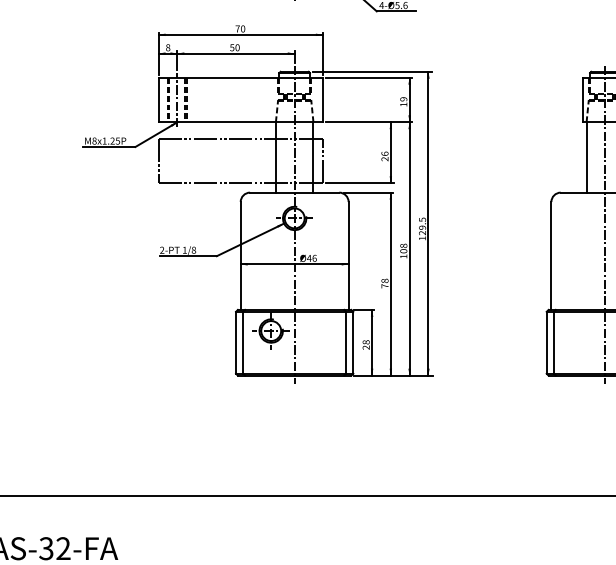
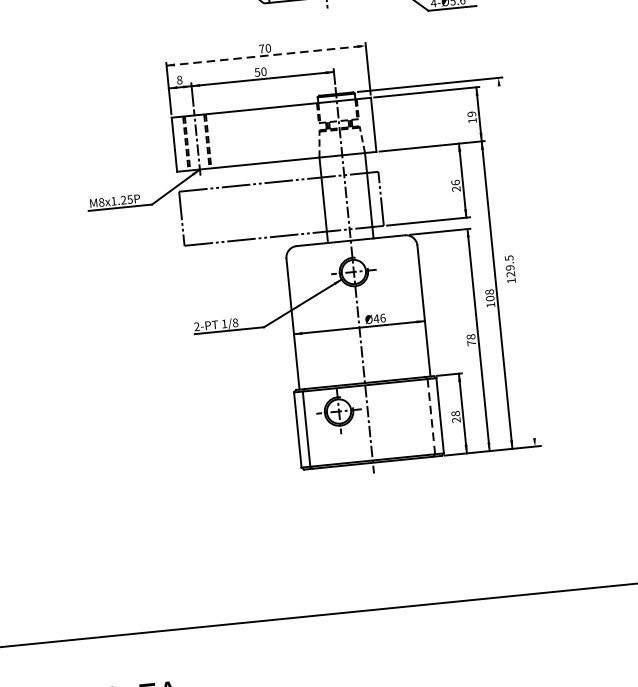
line: (241, 34) -> (267, 55), solid -> dashed
line: (428, 223) -> (516, 261), removed
line: (346, 342) -> (431, 416), solid -> dashed

